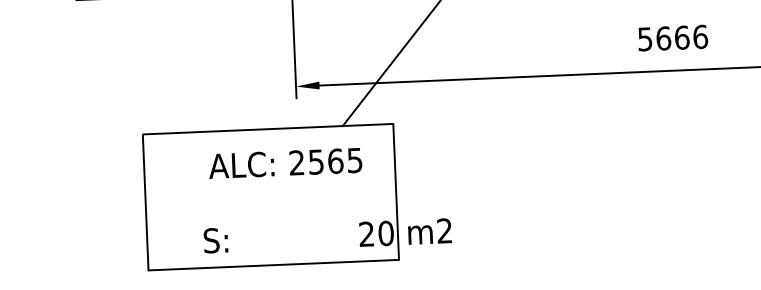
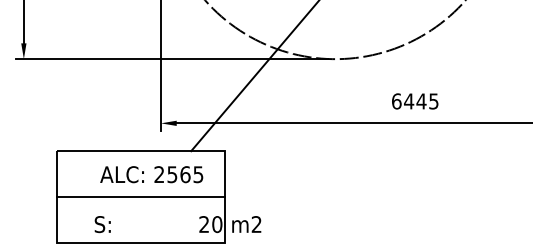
text: (673, 38) -> (415, 101), 5666 -> 6445
line: (270, 196) -> (140, 196), added

